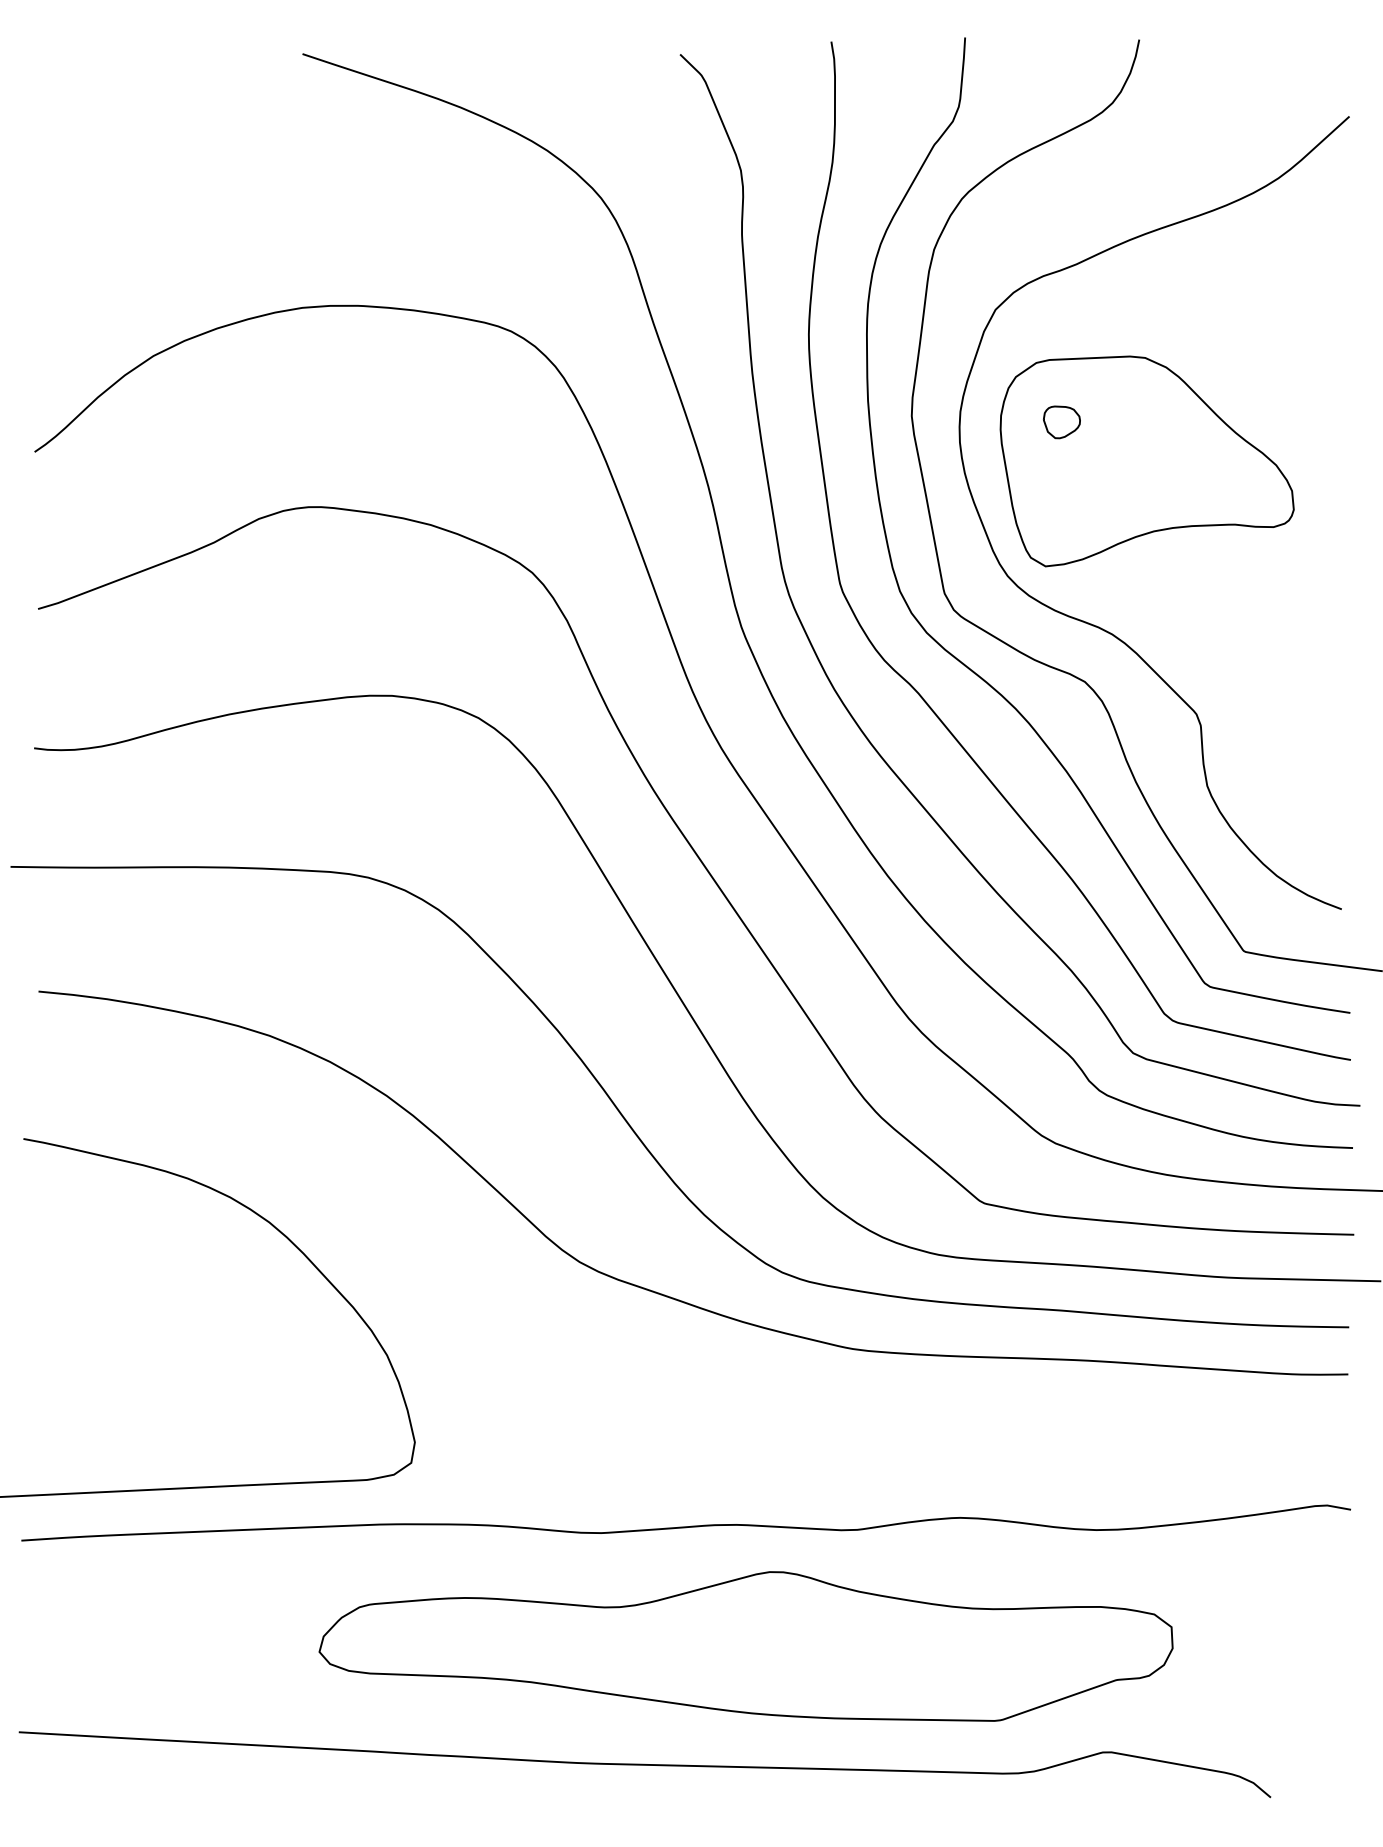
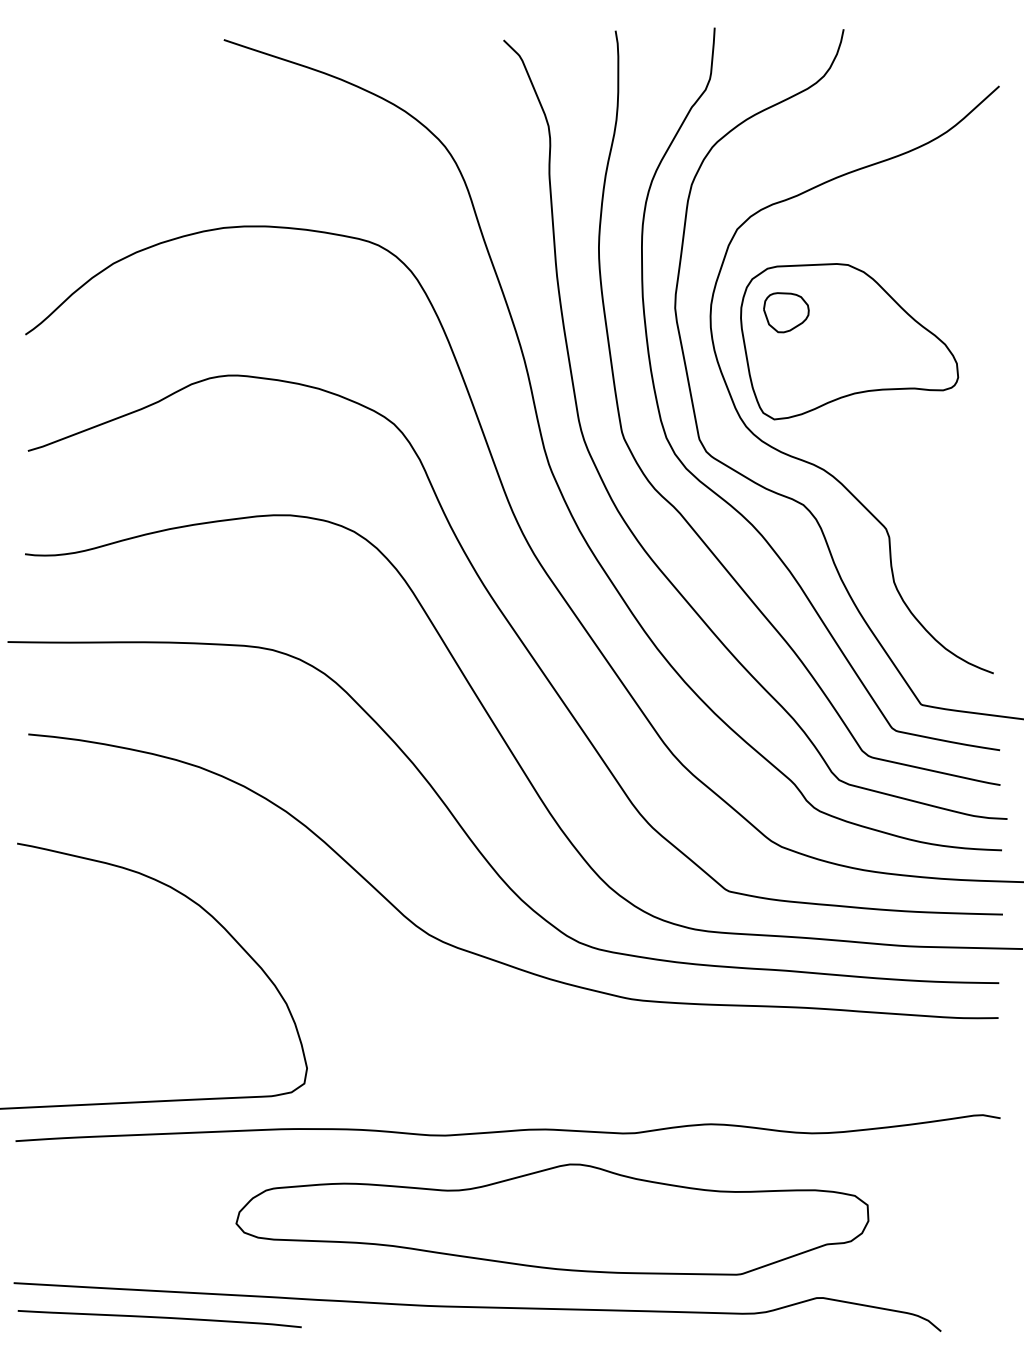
part: (1061, 422) -> (786, 312), size x1.67
curve: (215, 1779) -> (159, 1318), added

